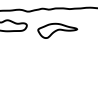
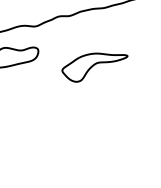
part: (57, 30) -> (94, 64), moved

